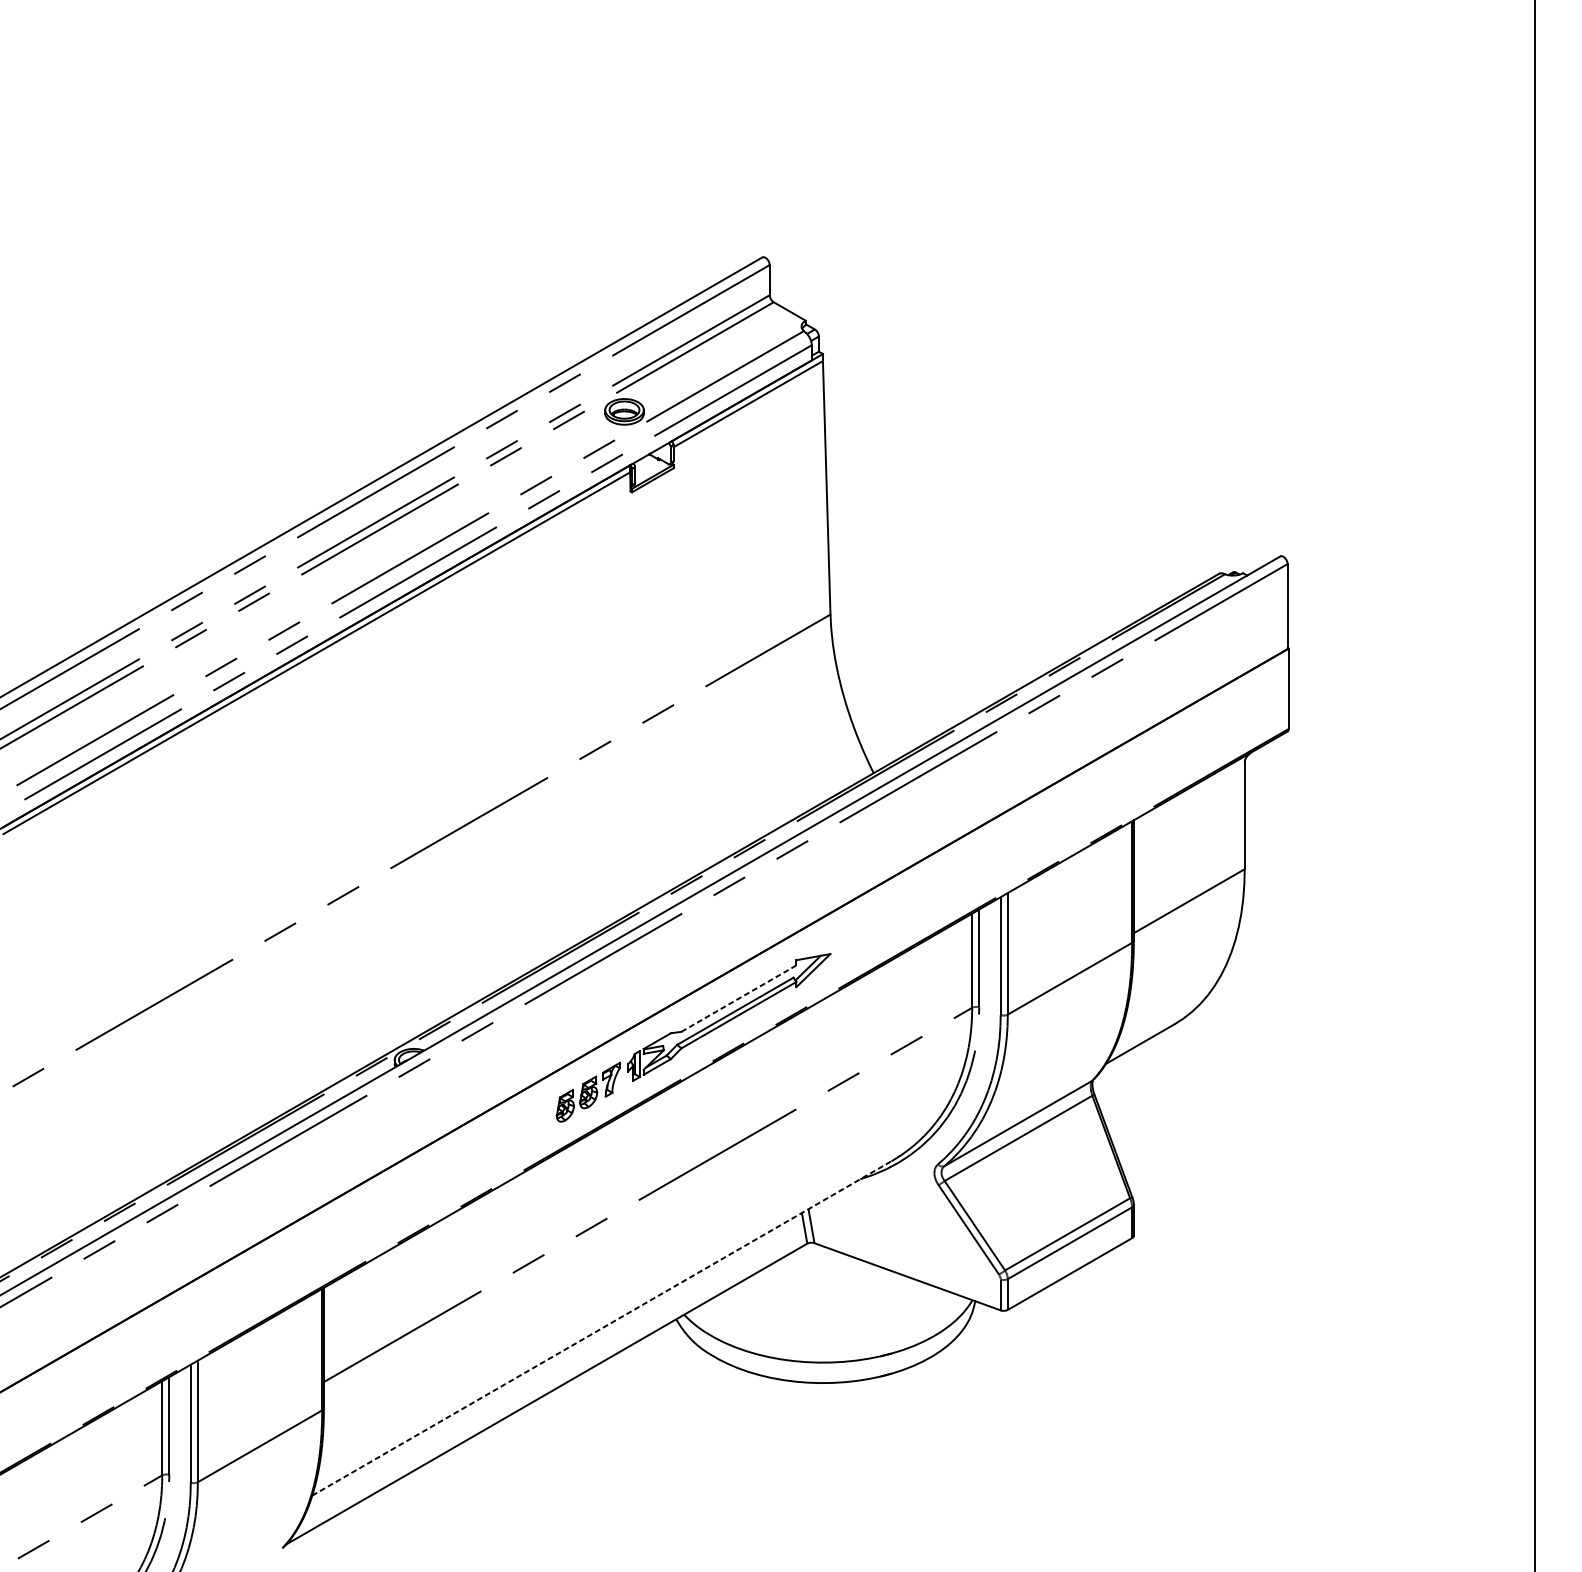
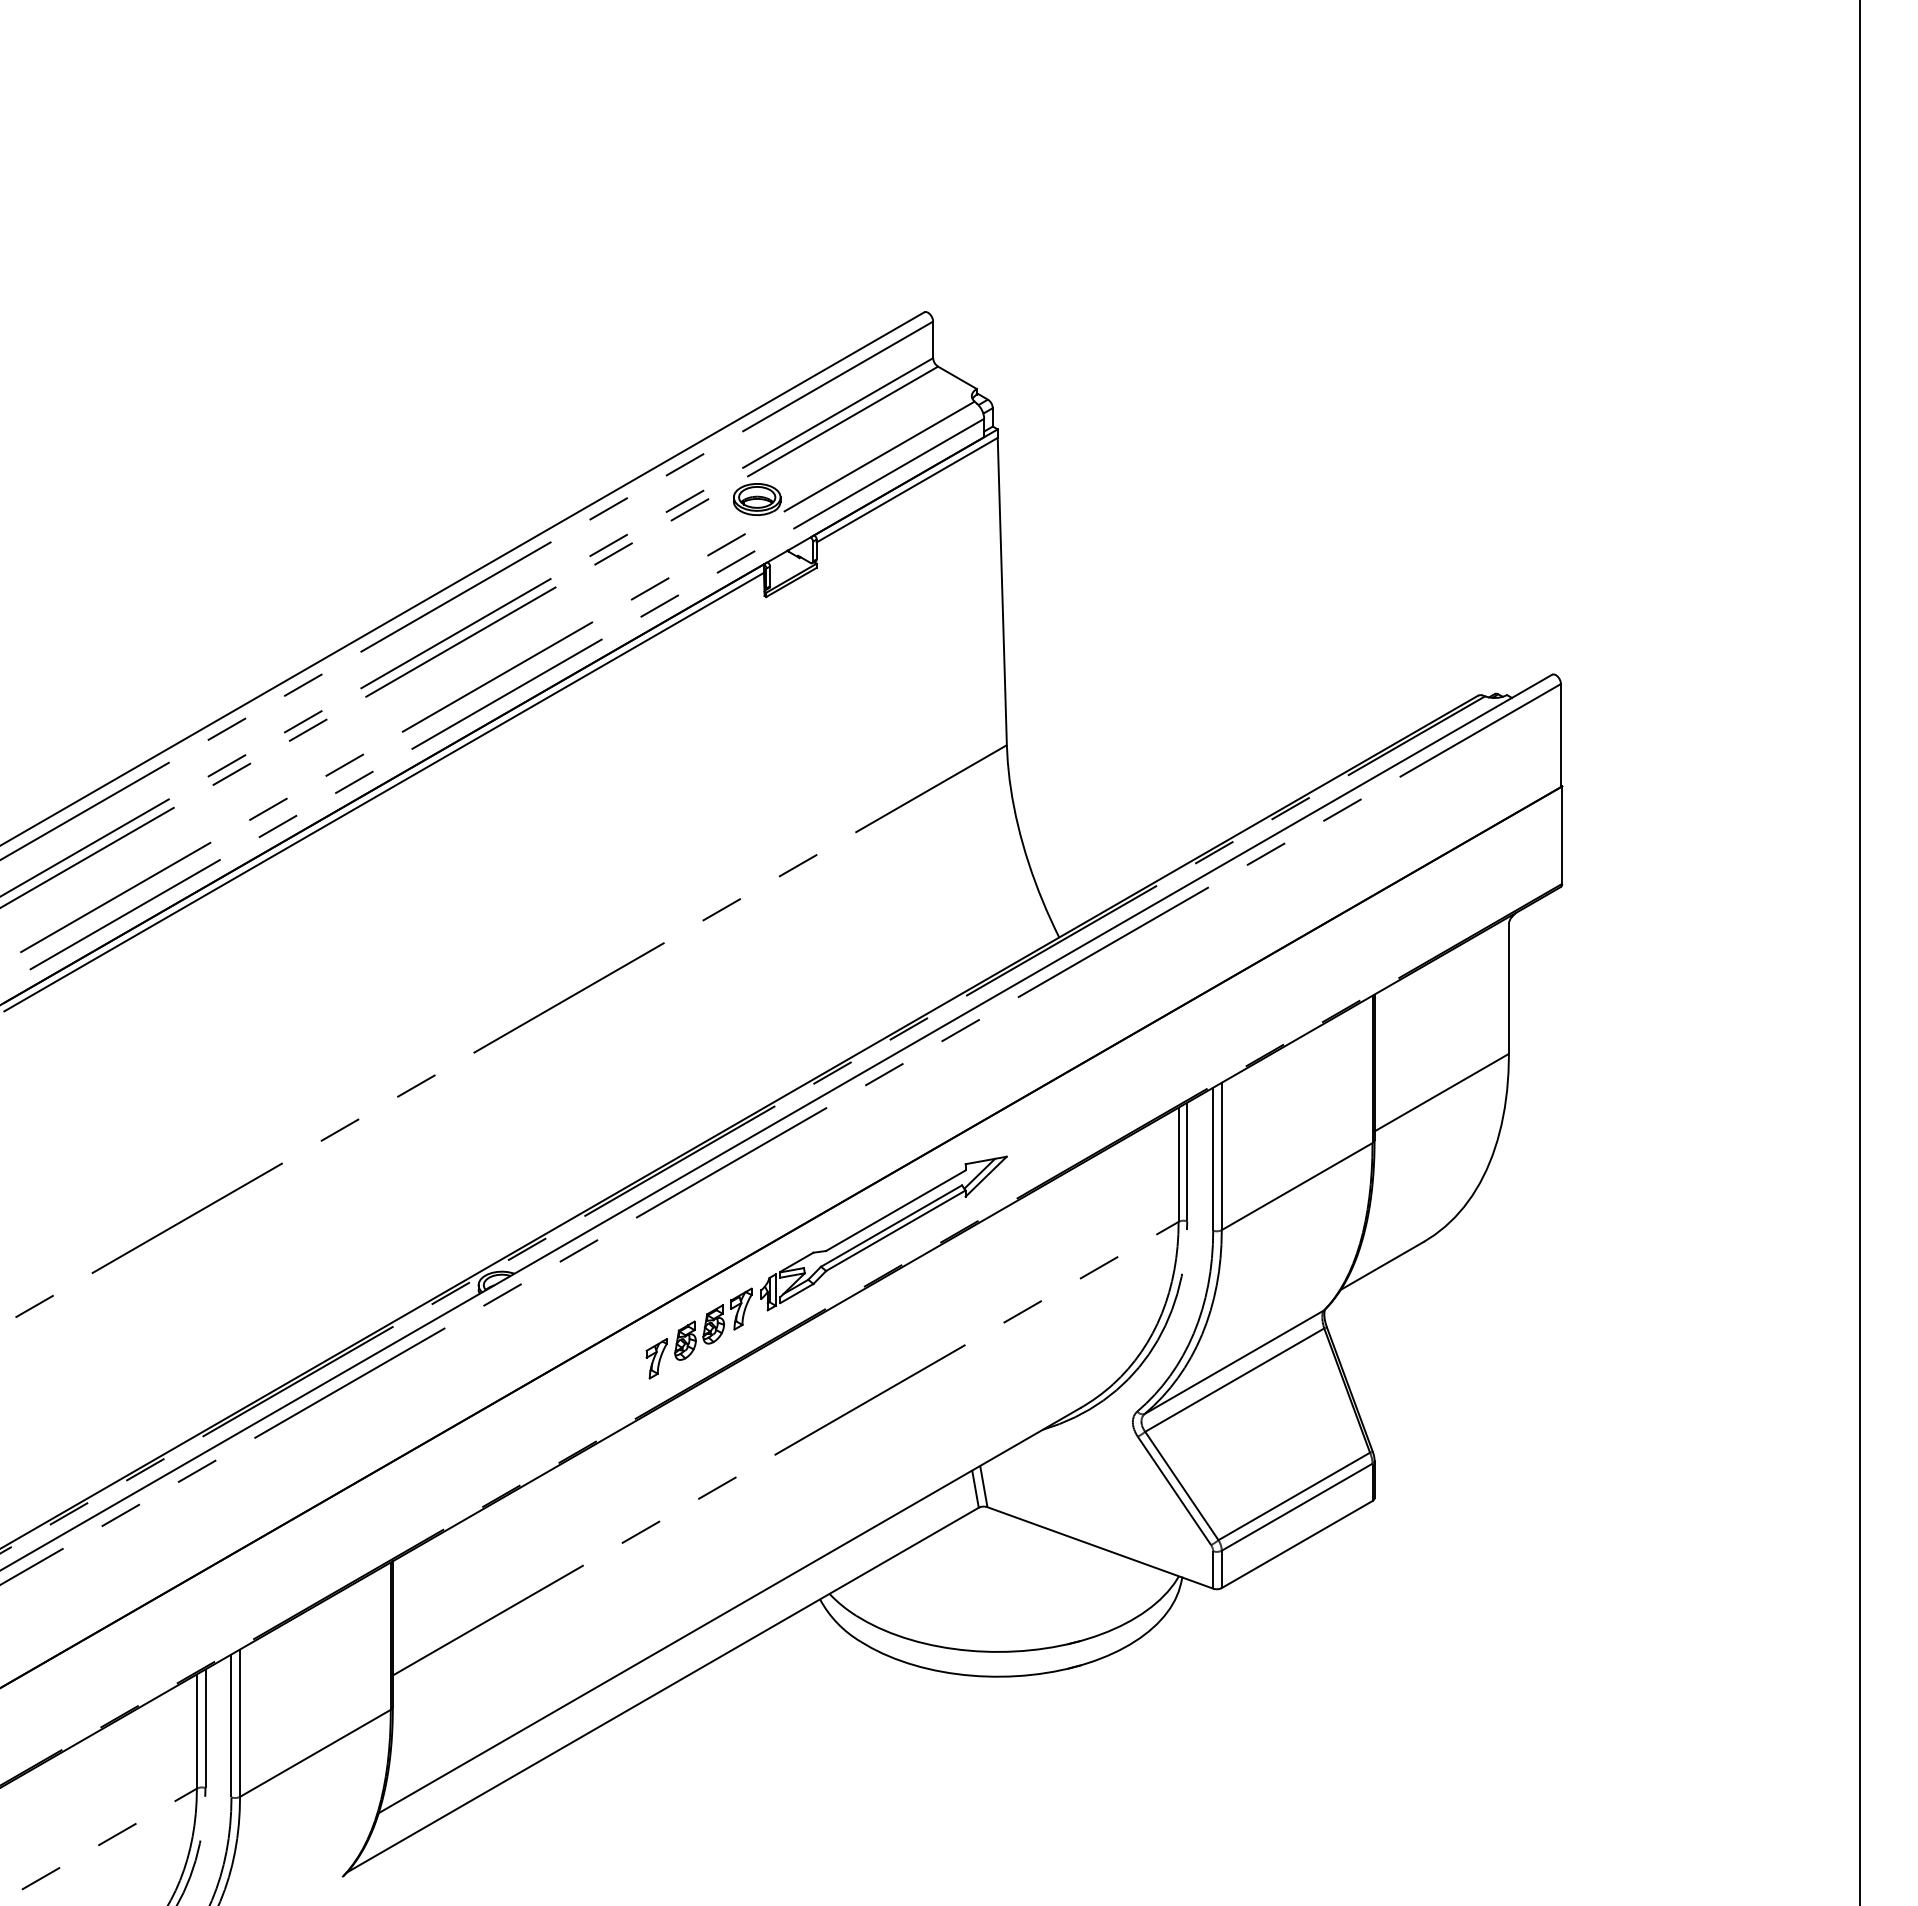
line: (738, 998) -> (895, 1210), dashed -> solid
part: (541, 1120) -> (656, 1358), added
line: (602, 1328) -> (730, 1610), dashed -> solid

